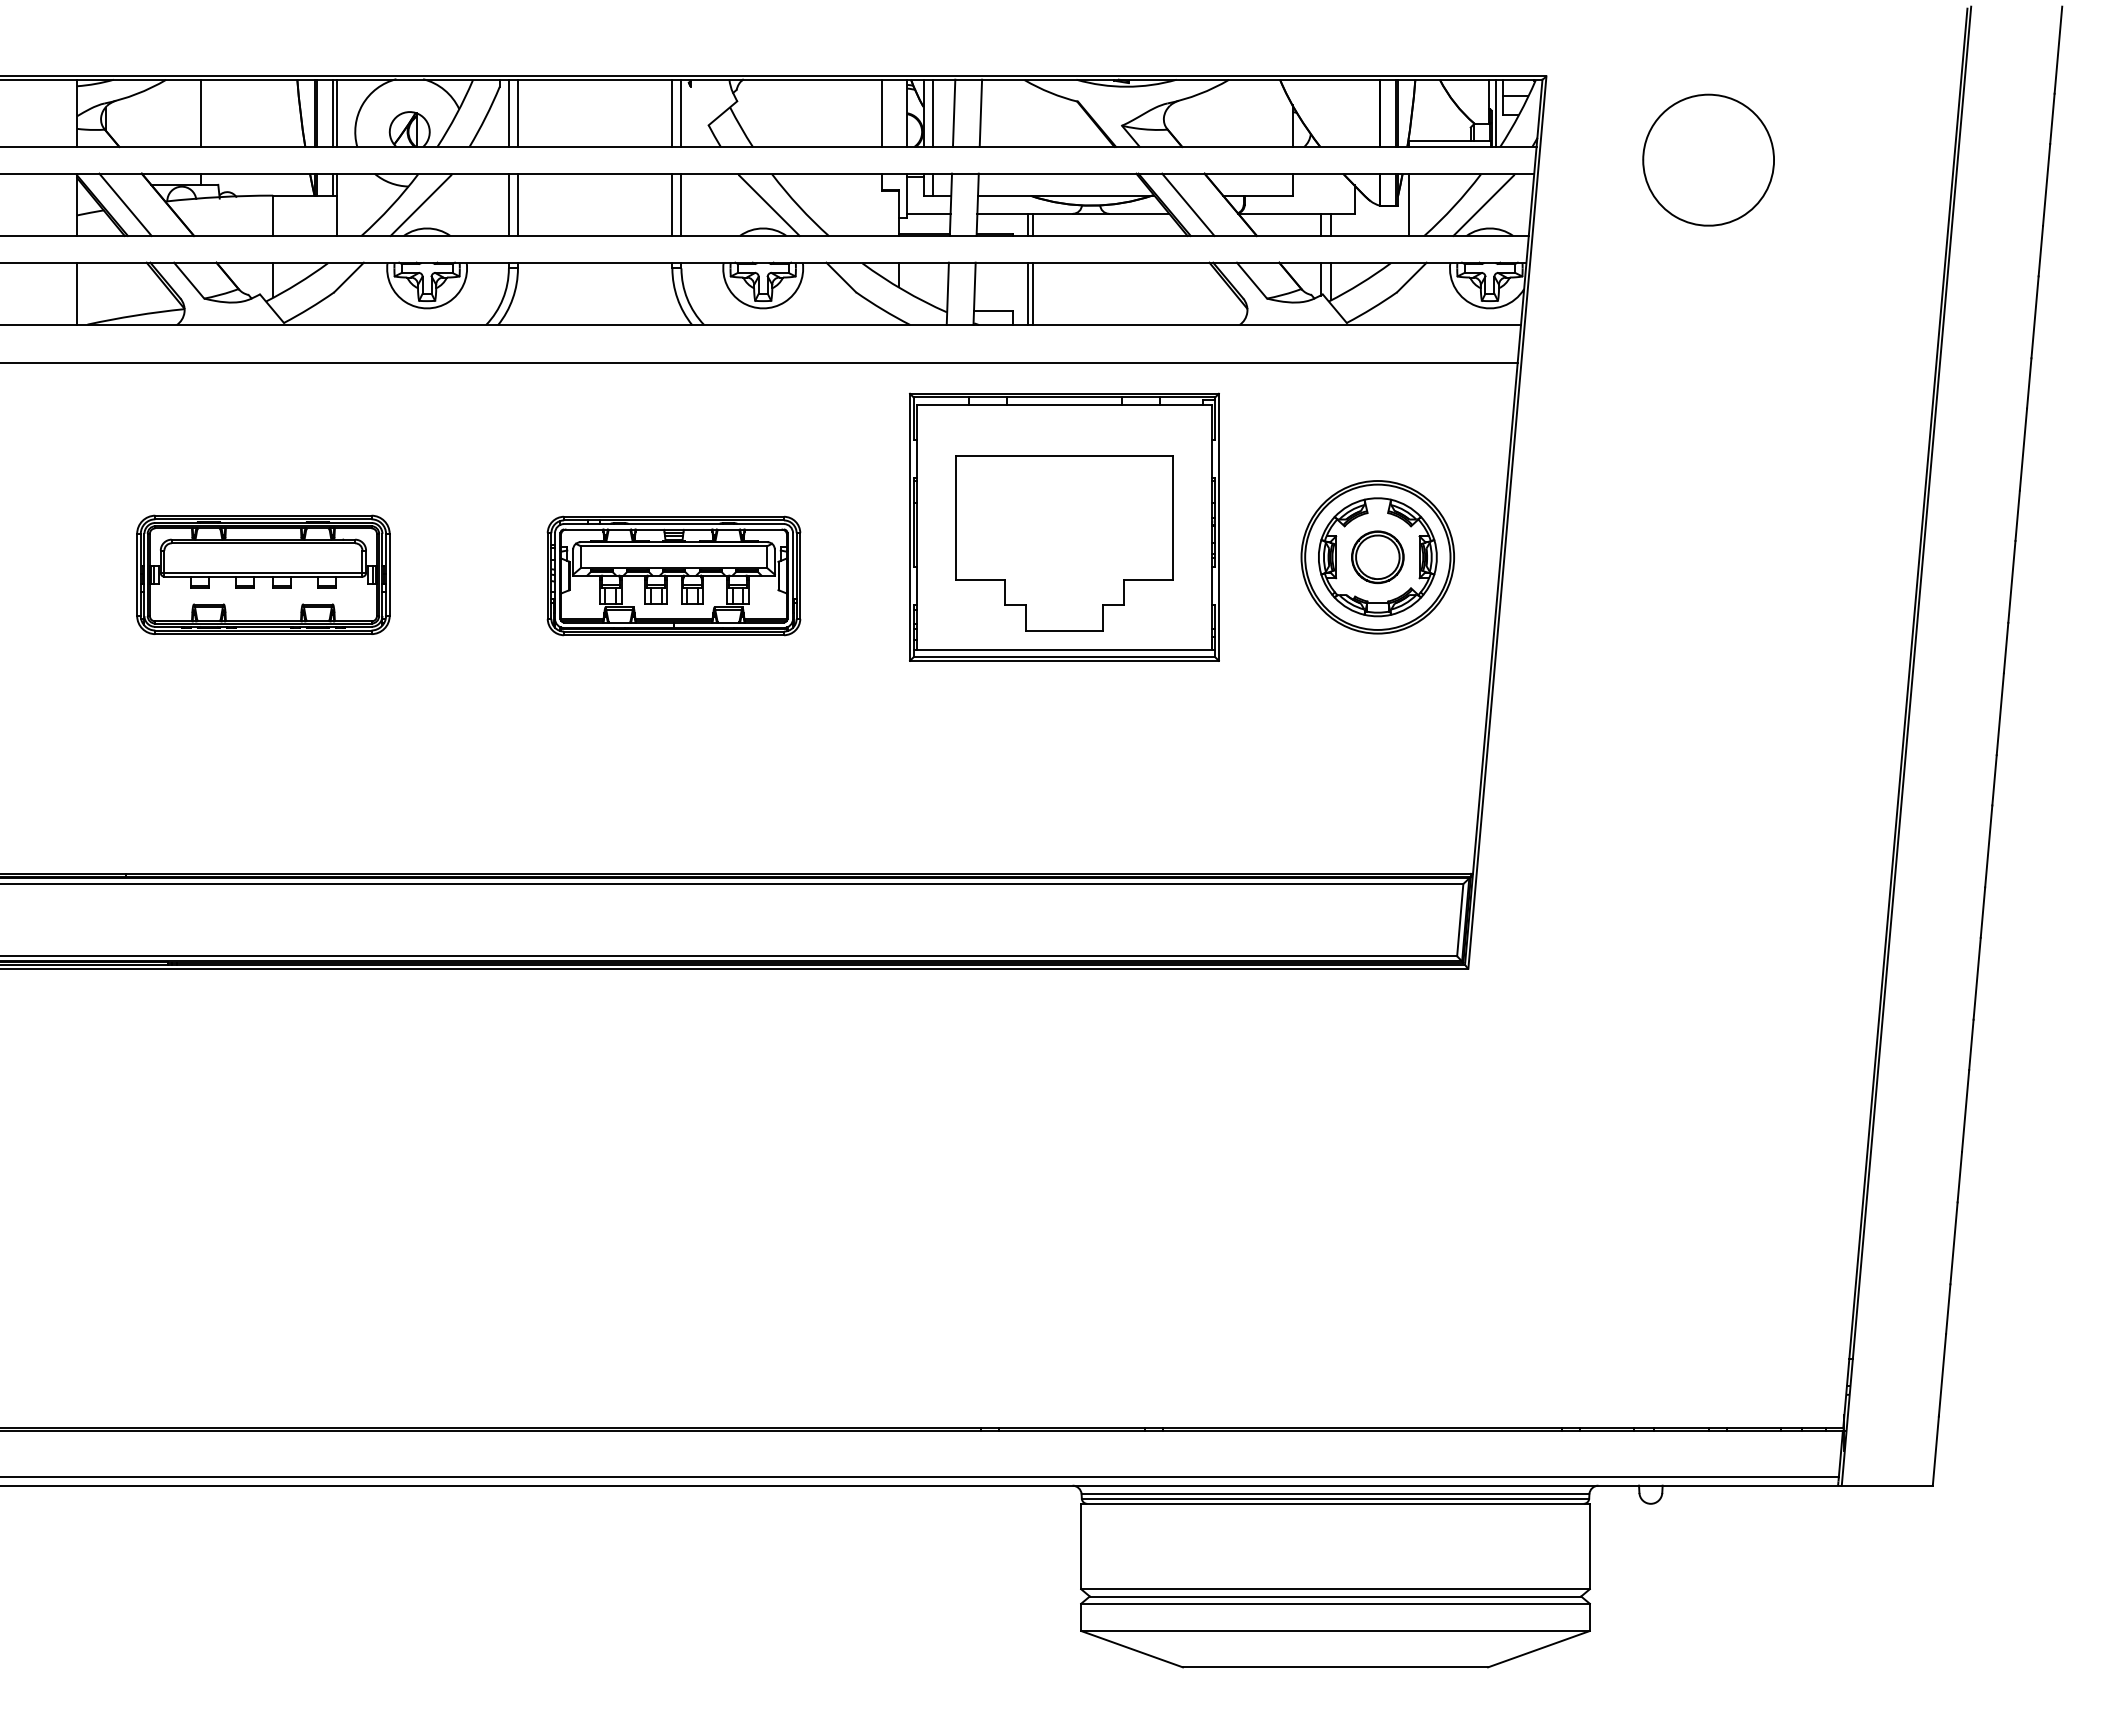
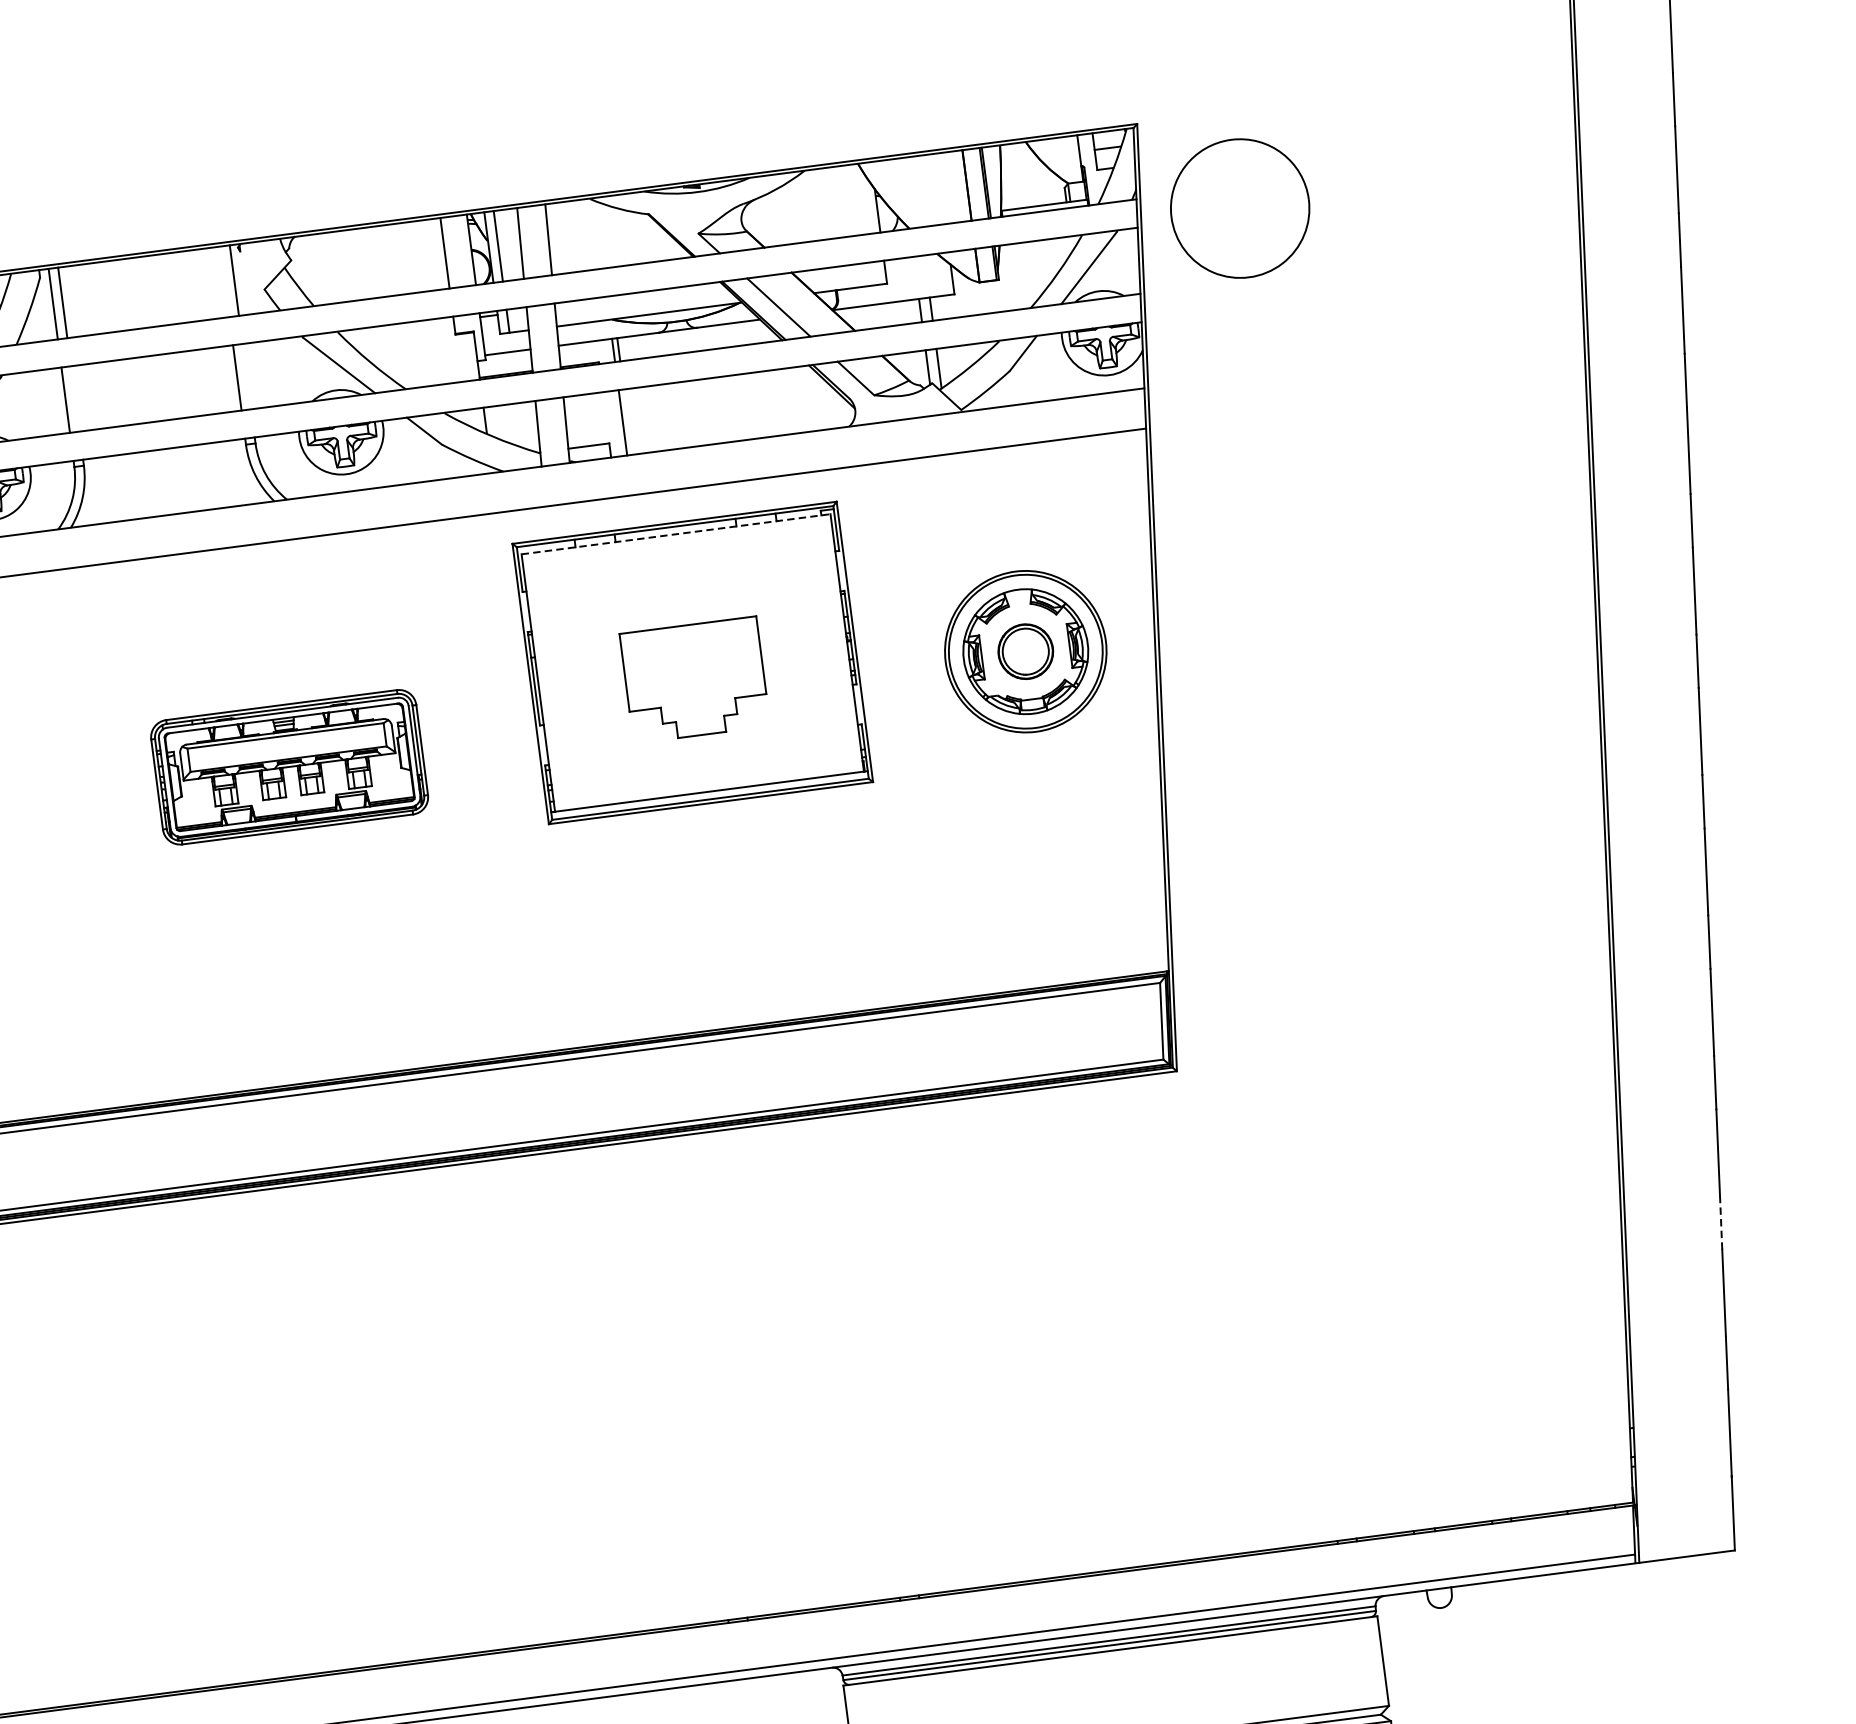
line: (672, 112) -> (224, 281), removed
line: (1495, 112) -> (1088, 168), removed
part: (1708, 159) -> (1239, 207), moved
line: (517, 204) -> (74, 398), removed
line: (681, 204) -> (246, 376), removed
line: (1408, 204) -> (1009, 277), removed
line: (1033, 293) -> (628, 421), removed
line: (1064, 404) -> (676, 534), solid -> dashed
part: (1064, 543) -> (695, 679), size x0.6
line: (1959, 1176) -> (1720, 1222), solid -> dashed

